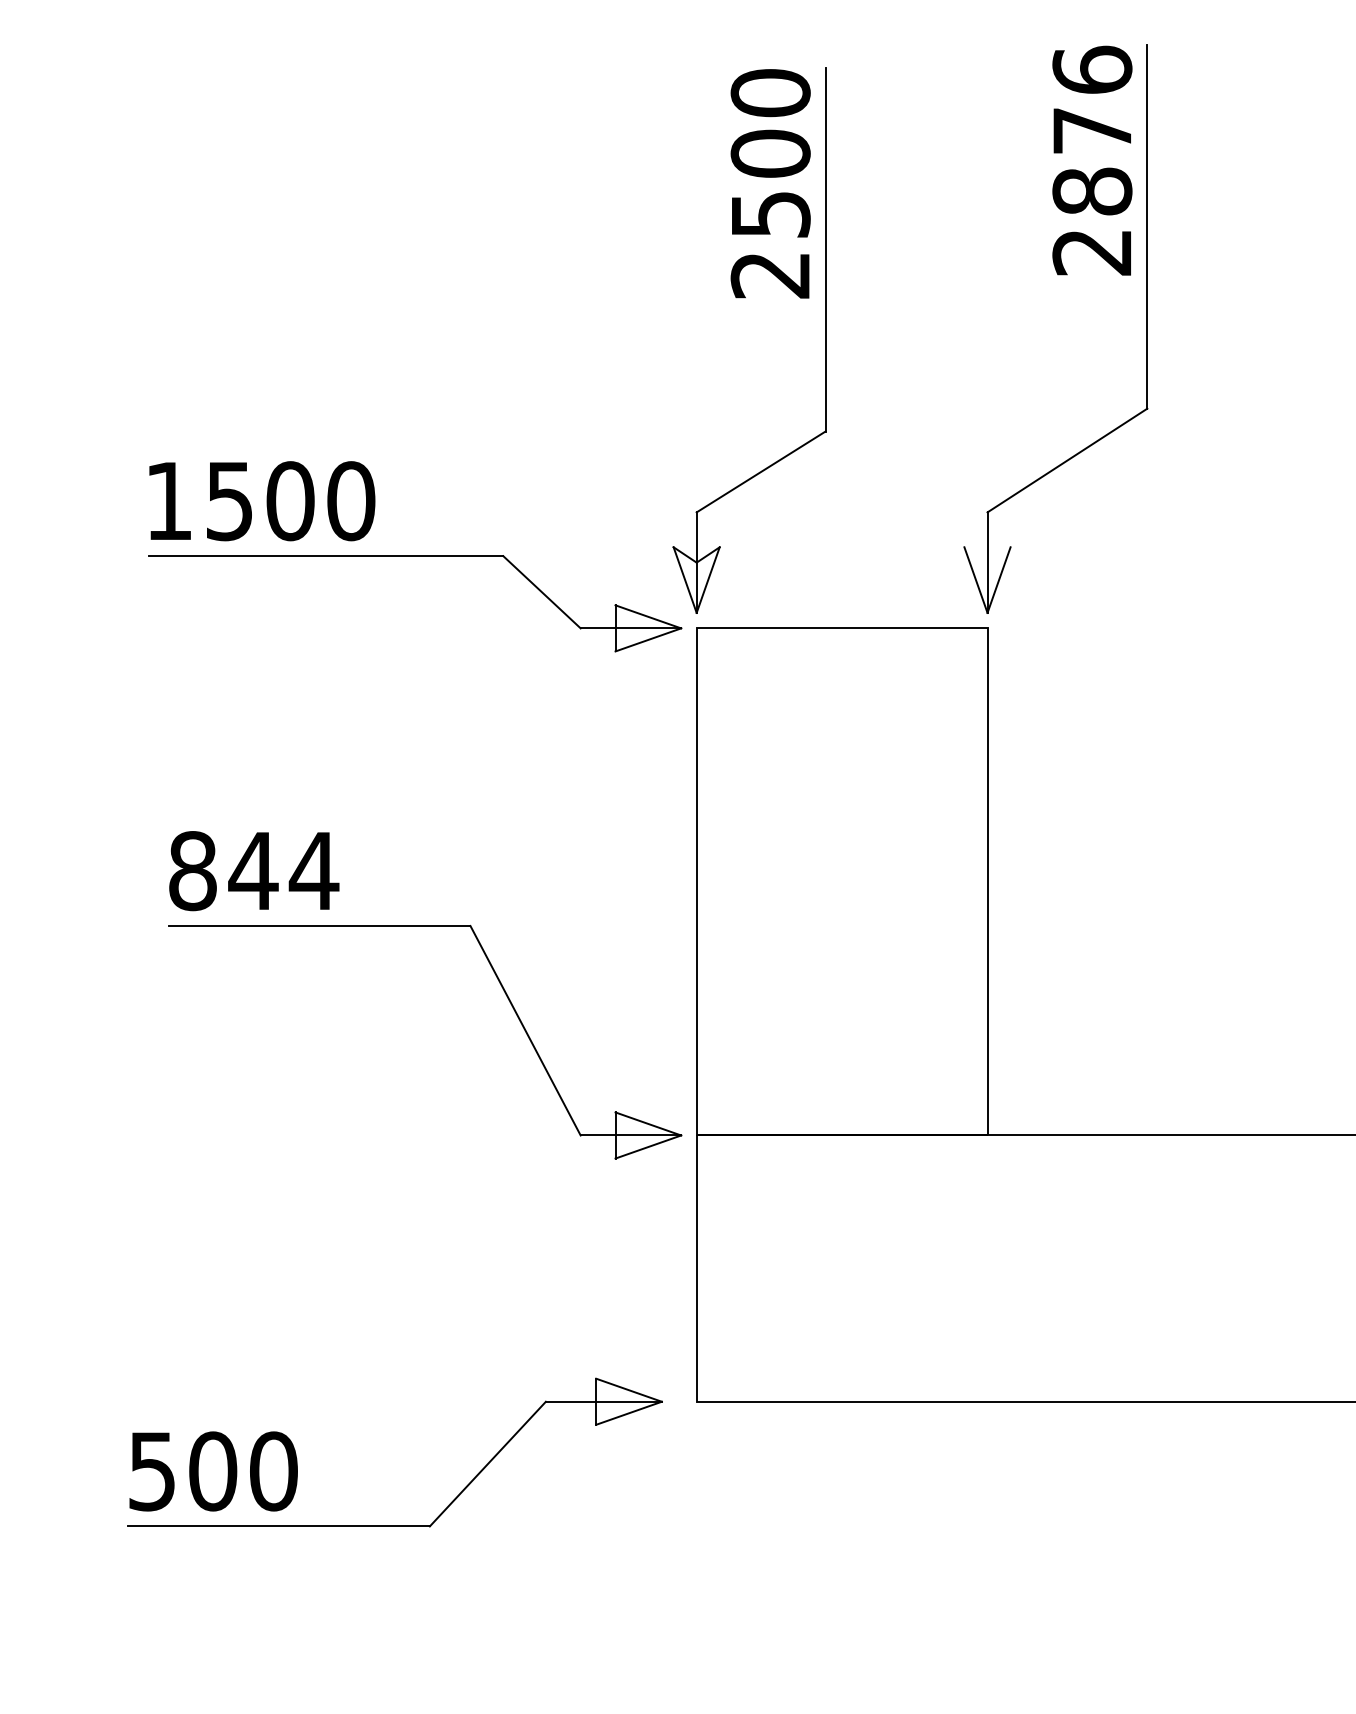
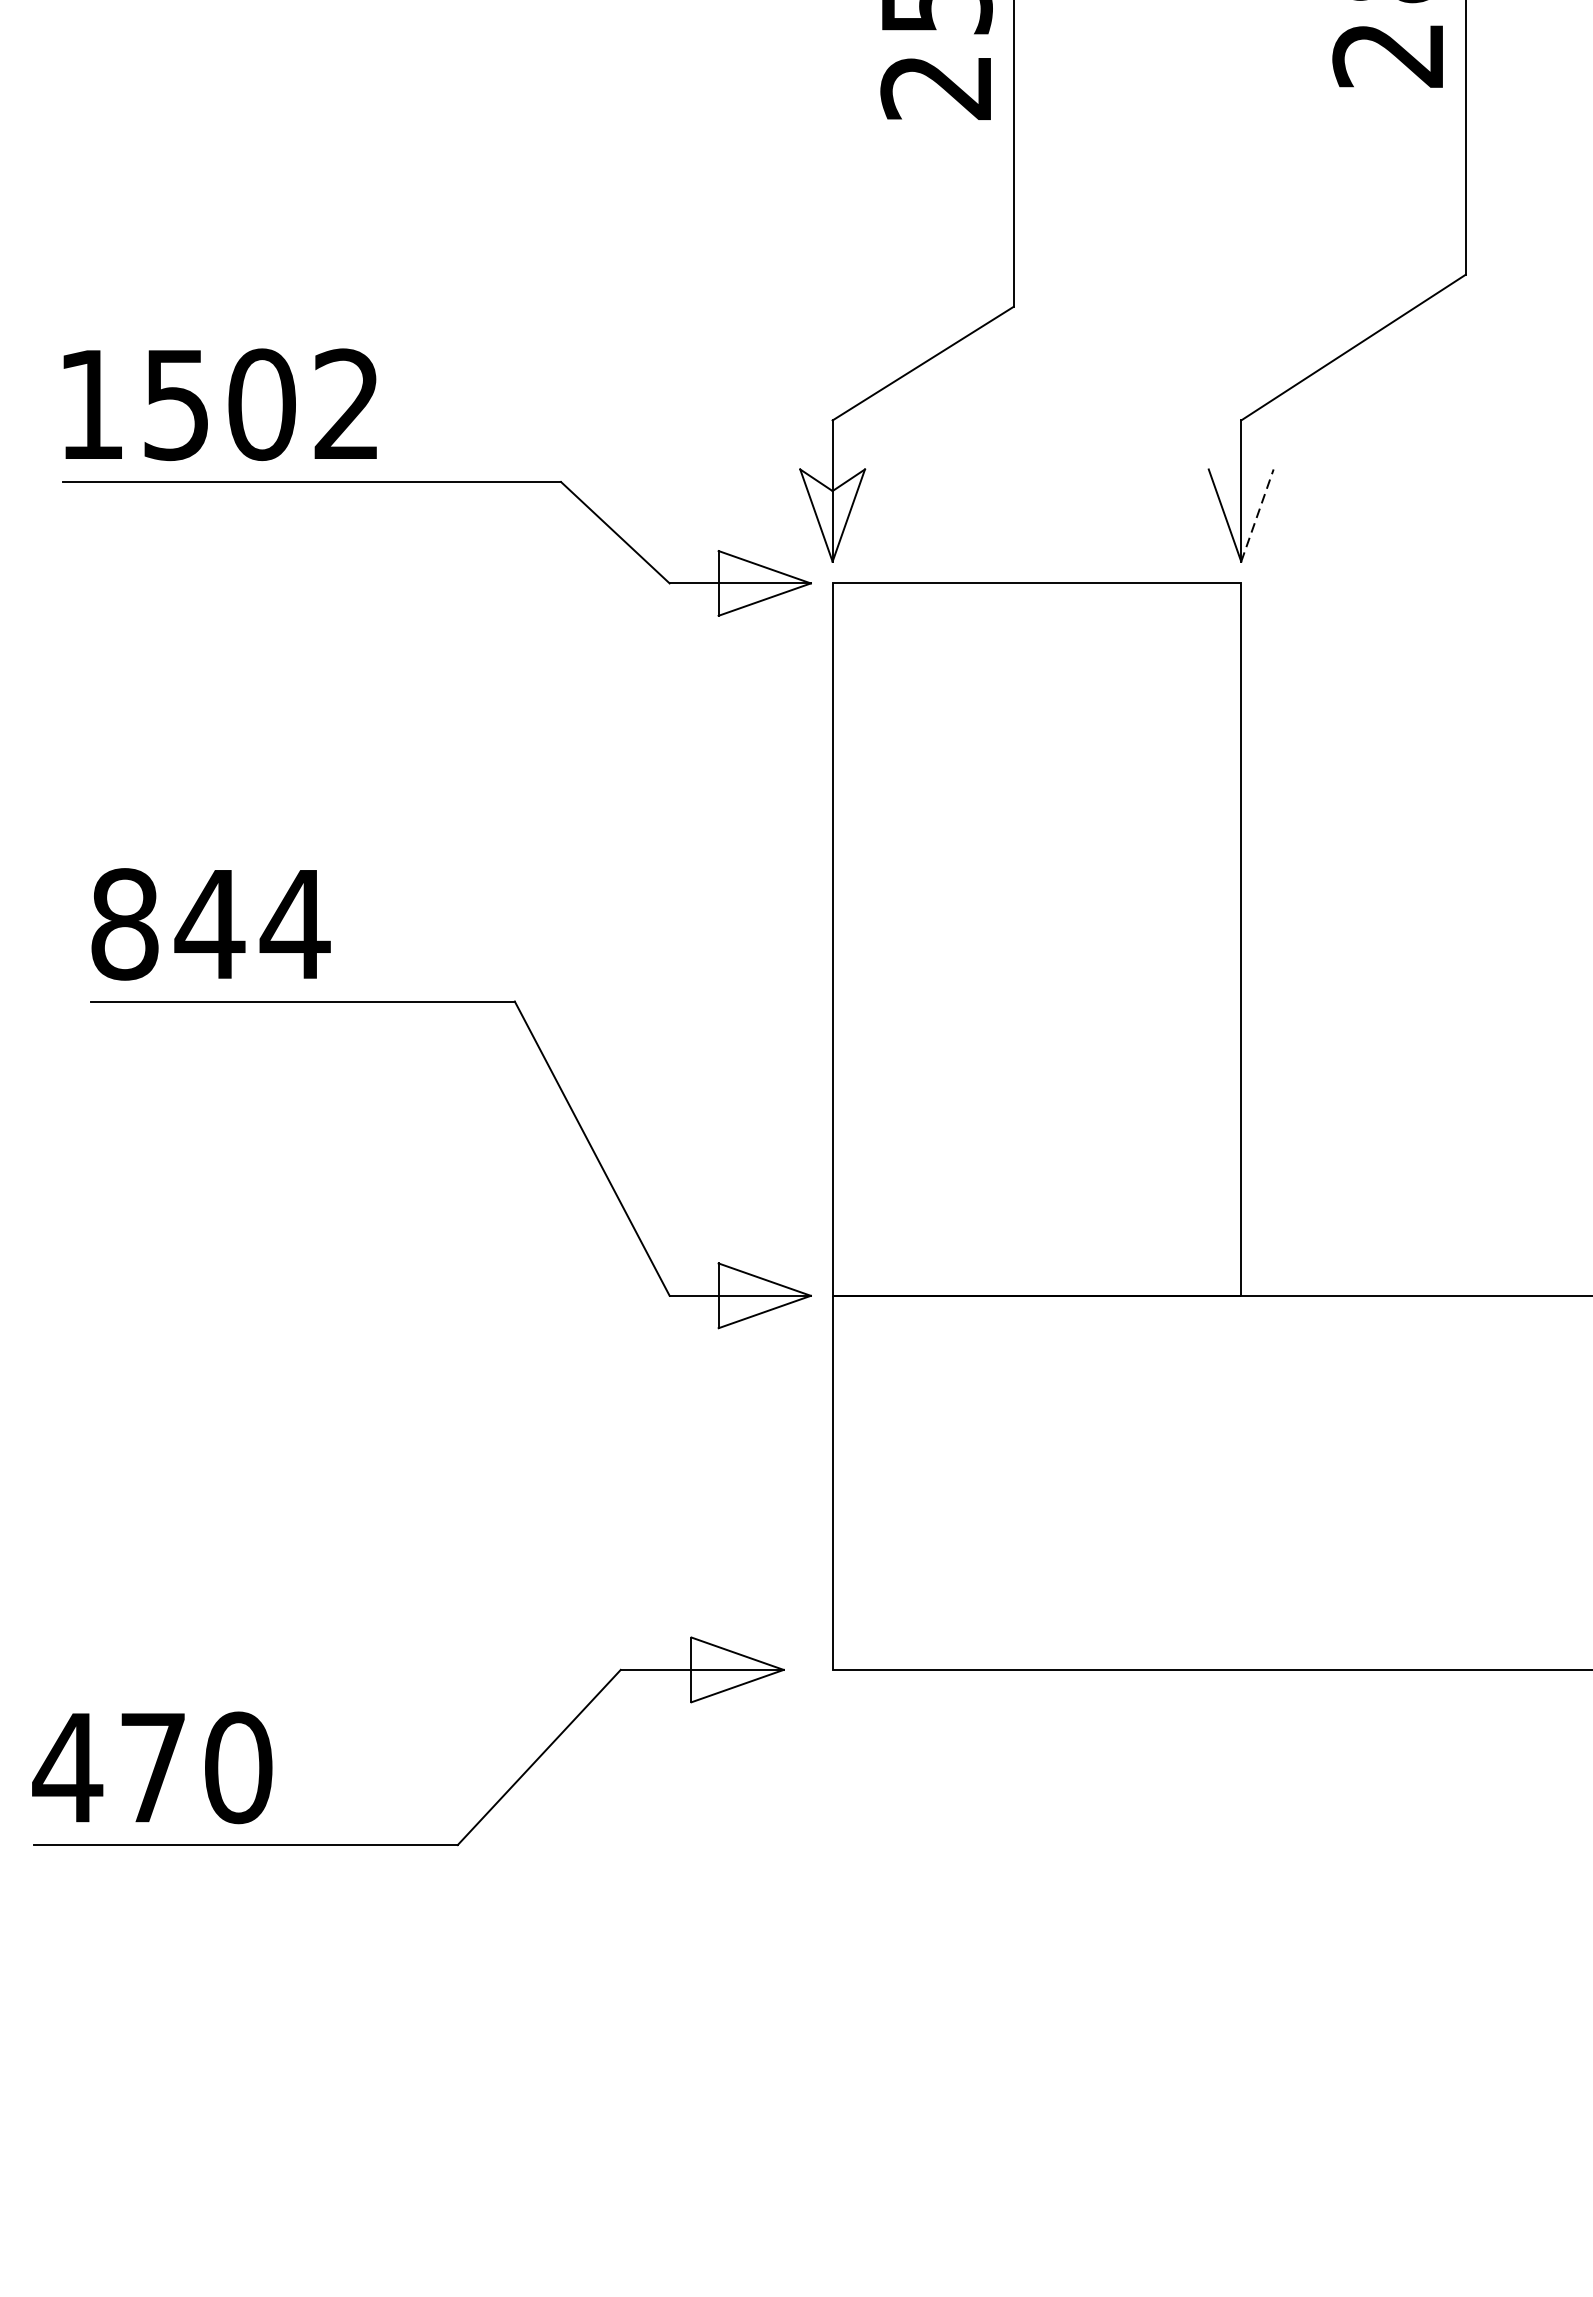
text: (351, 501) -> (347, 405), 1500 -> 1502
line: (999, 580) -> (1258, 516), solid -> dashed
text: (181, 1471) -> (108, 1767), 500 -> 470

